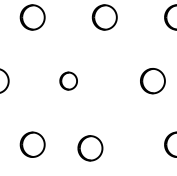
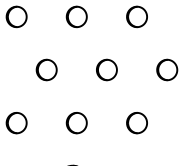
part: (68, 80) -> (46, 69), size x1.43
part: (152, 80) -> (106, 69), moved
part: (90, 148) -> (76, 123), moved

